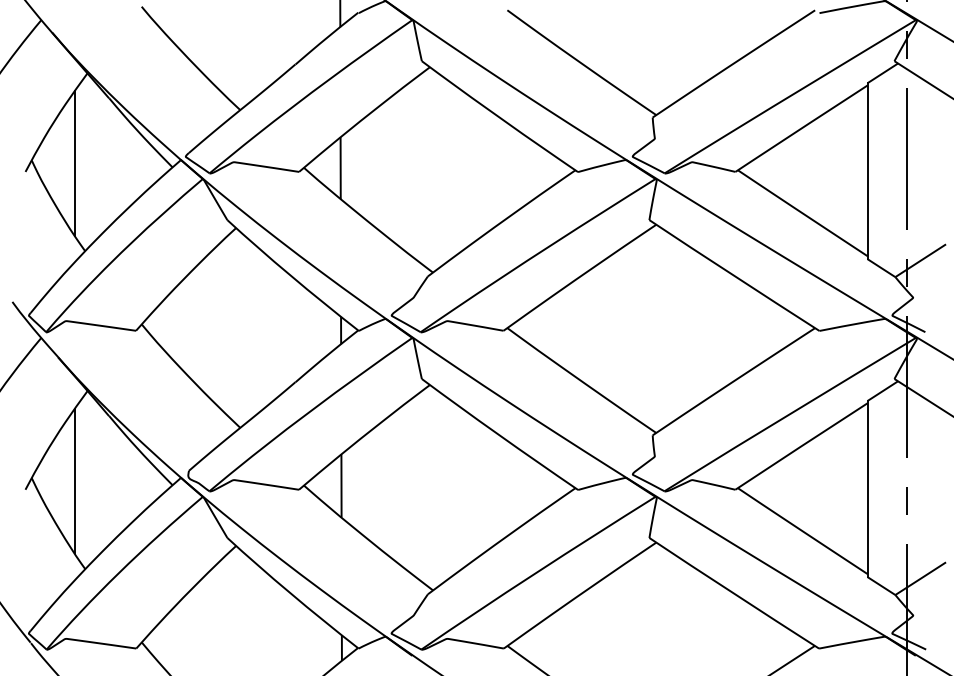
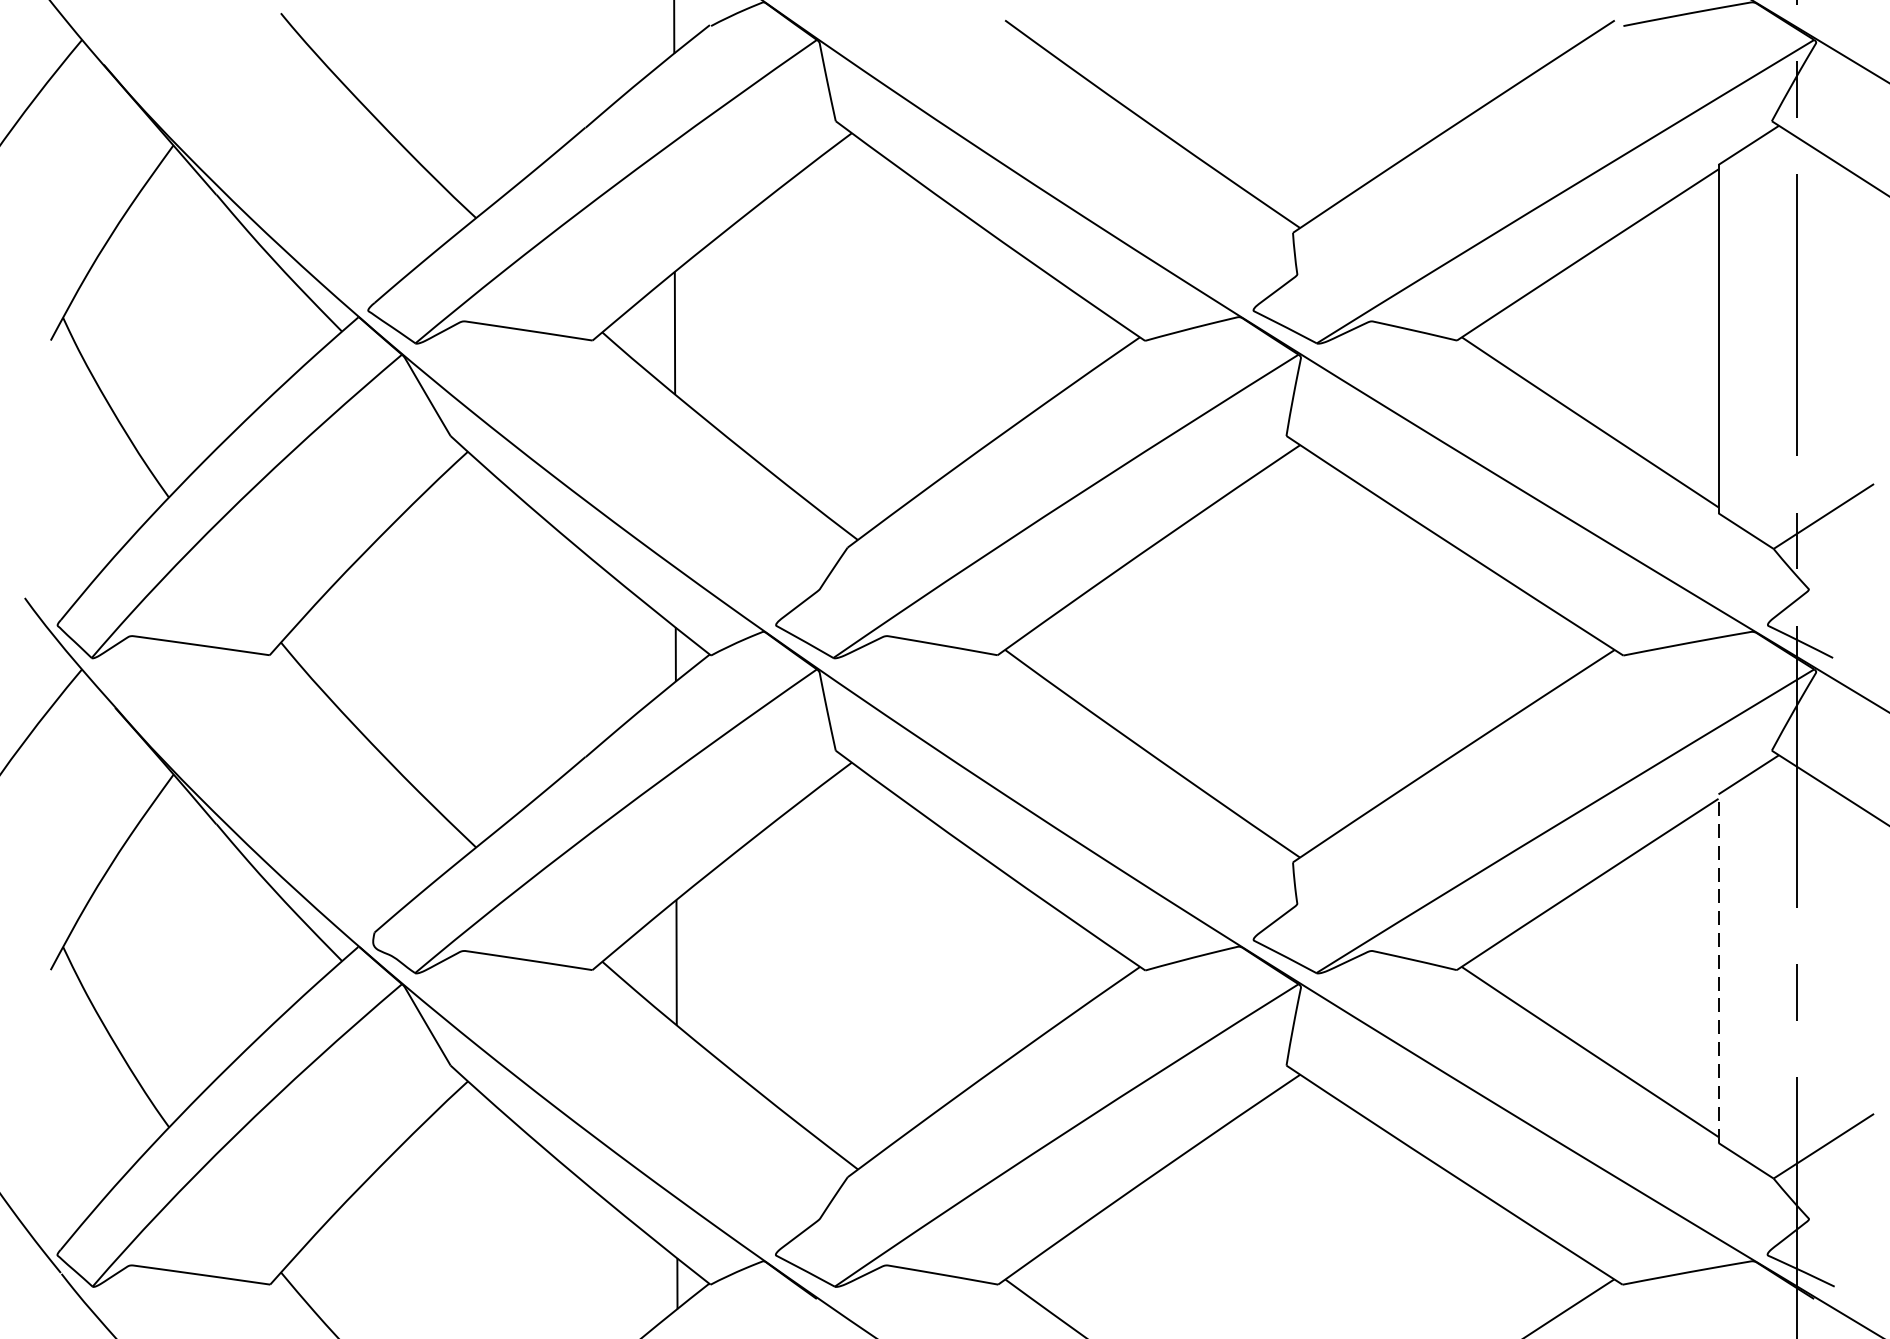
line: (74, 163) -> (147, 323), removed
line: (74, 481) -> (147, 953), removed
line: (867, 488) -> (1718, 967), solid -> dashed

